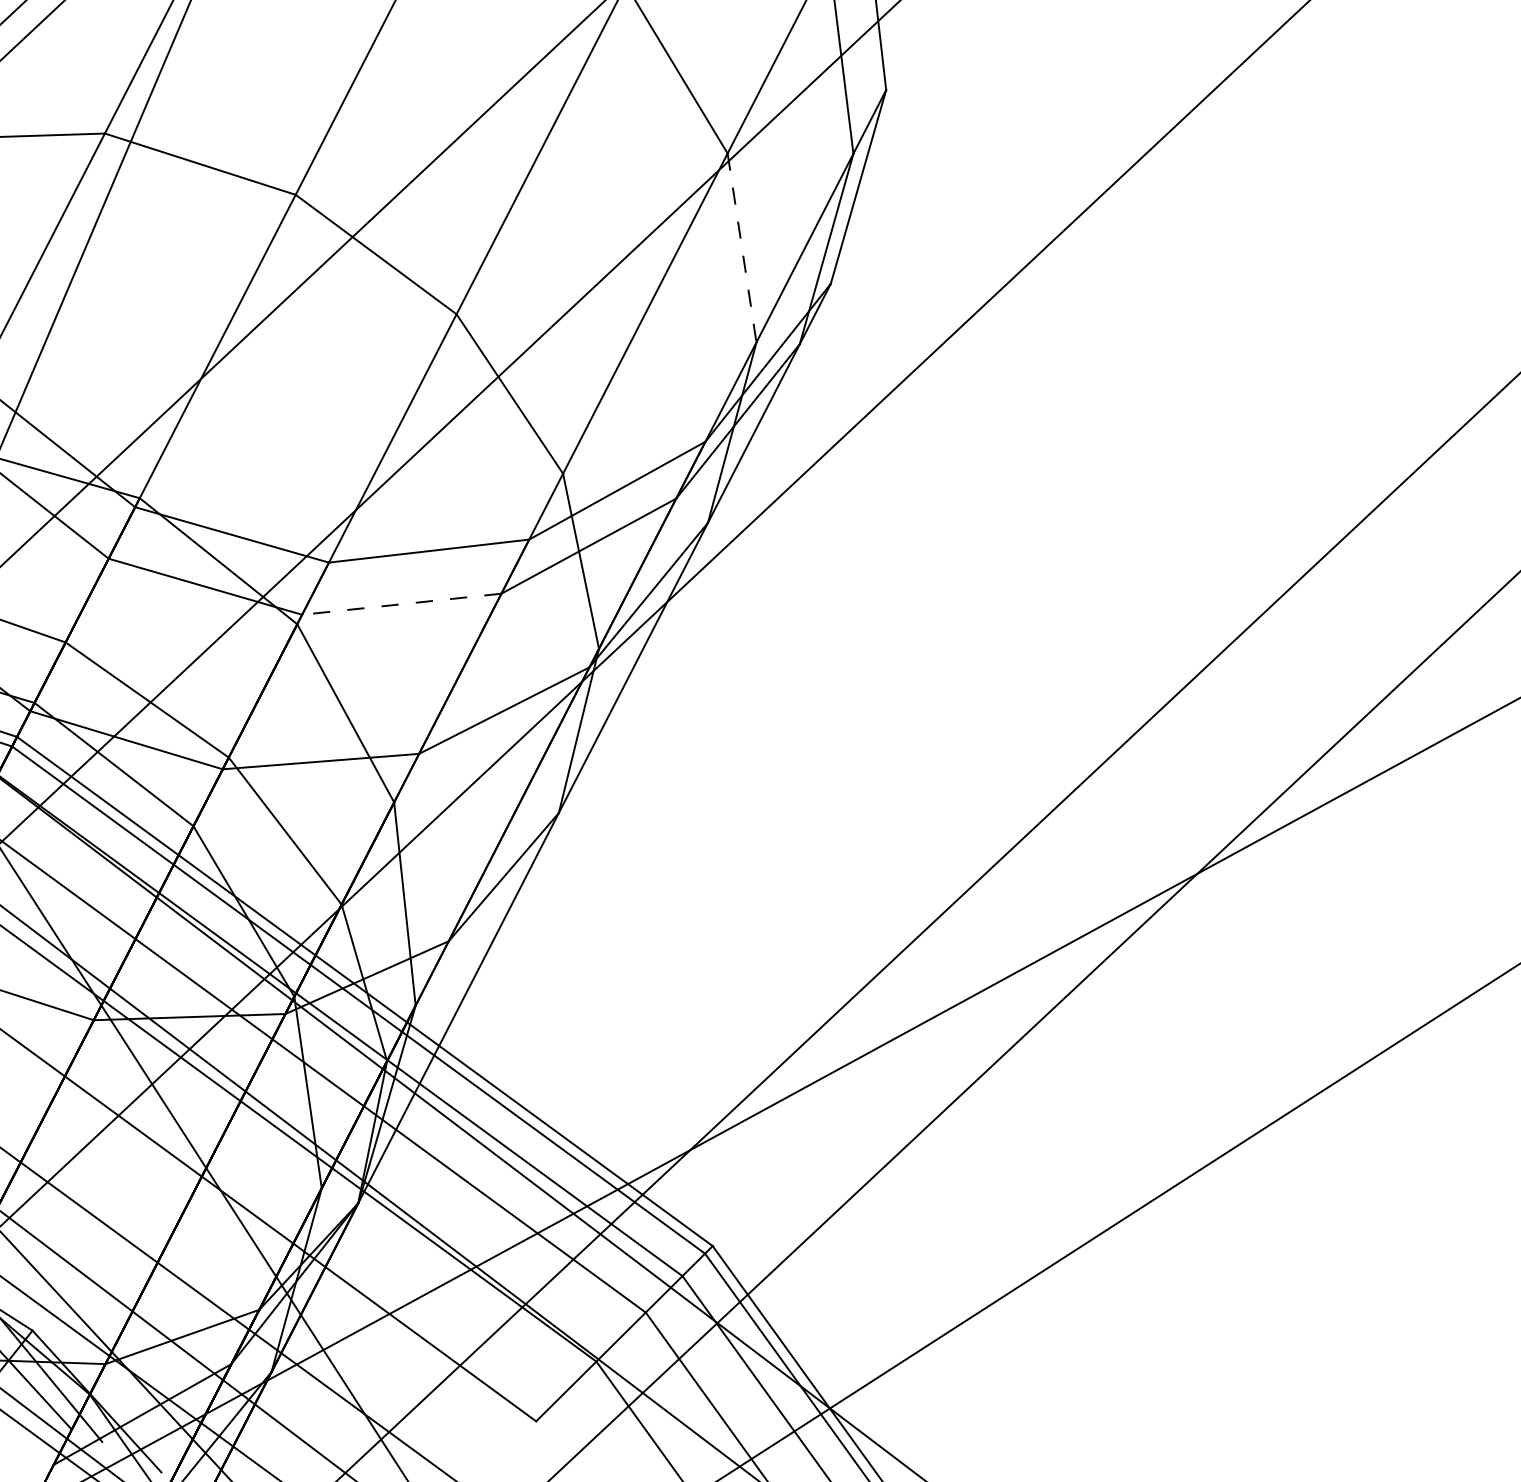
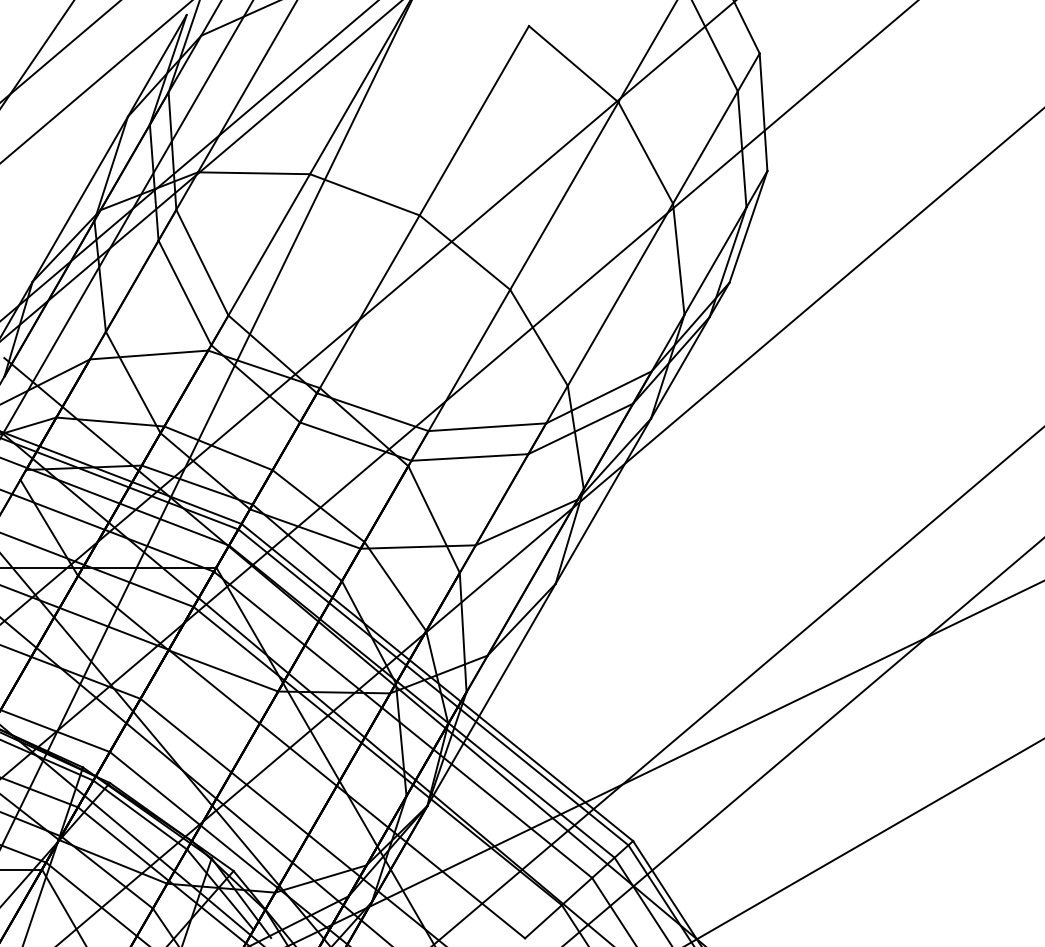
line: (741, 248) -> (678, 259), dashed -> solid
line: (401, 604) -> (469, 457), dashed -> solid

